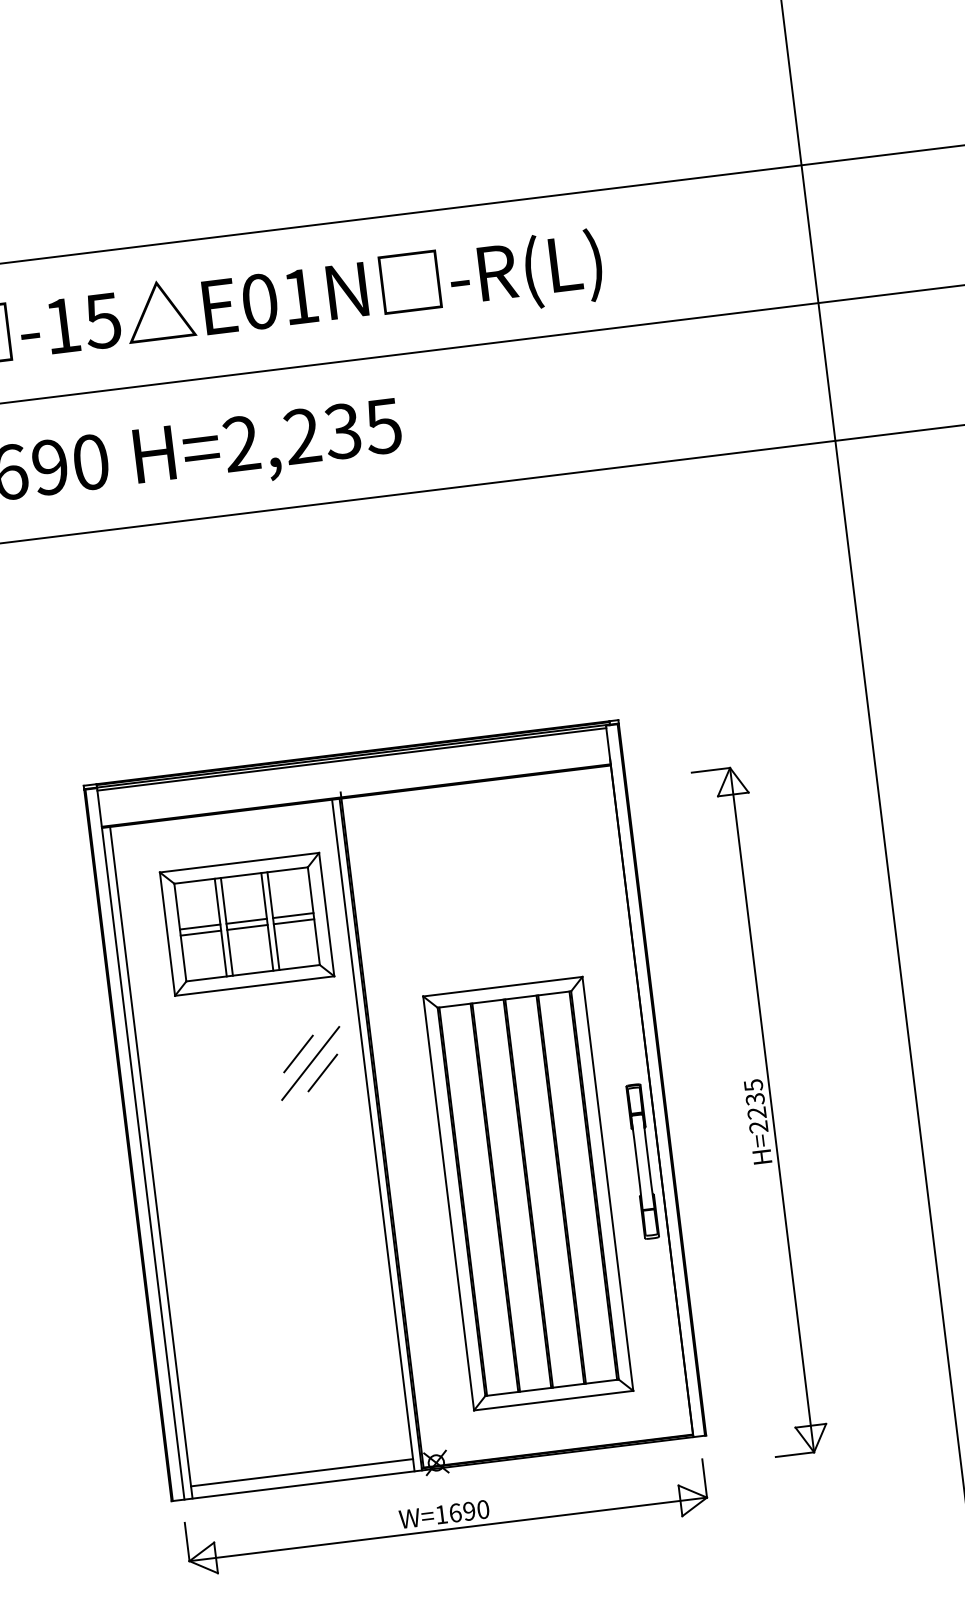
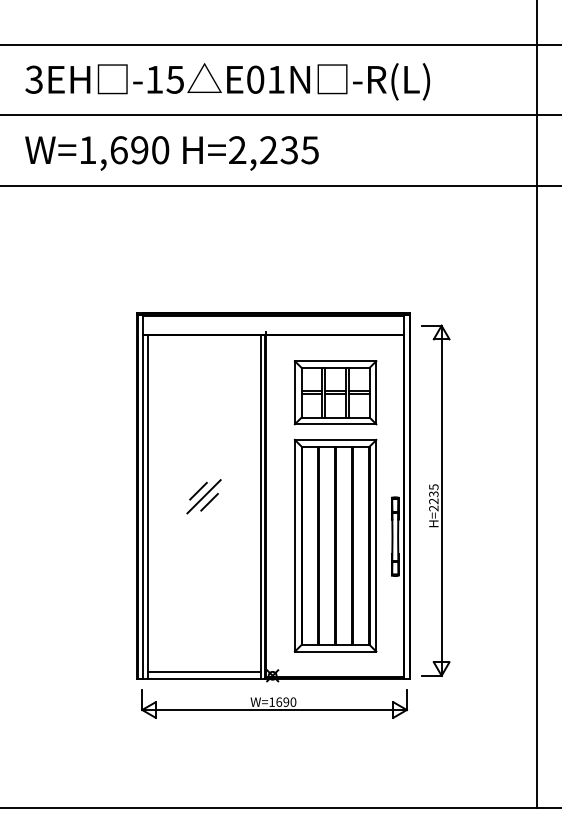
part: (246, 923) -> (335, 392), moved
part: (309, 1063) -> (203, 496), moved
part: (759, 1111) -> (435, 500), moved

